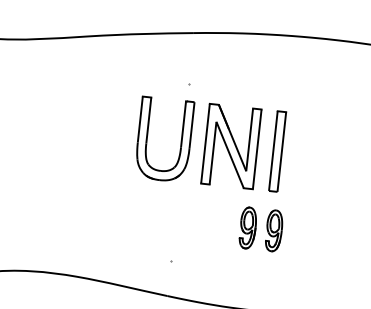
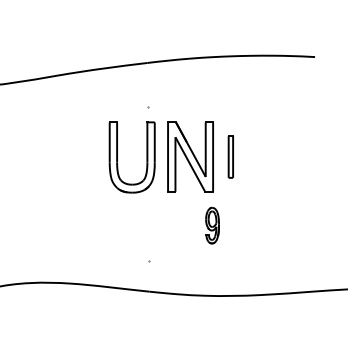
part: (277, 150) -> (230, 156), size x0.6
part: (274, 230) -> (235, 225), removed

